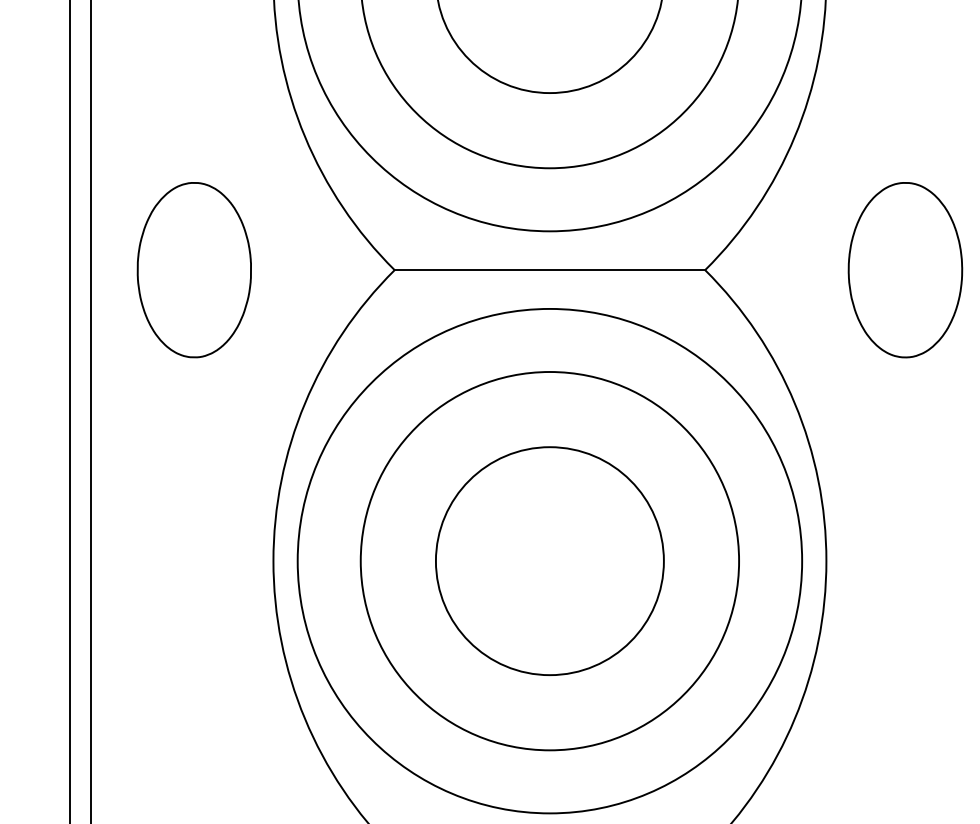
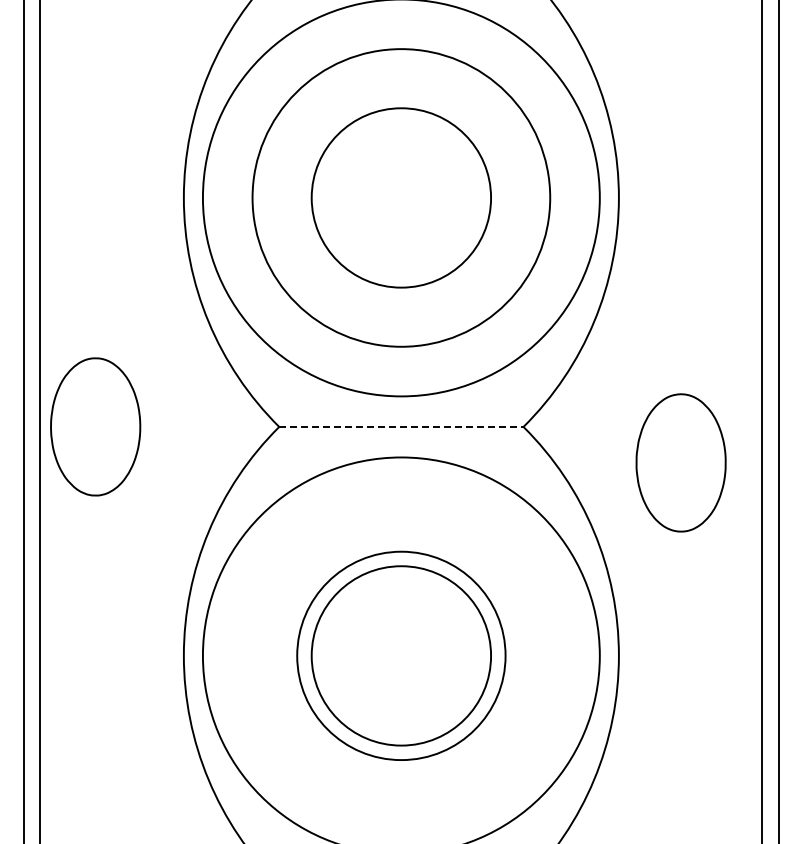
part: (194, 269) -> (95, 426), moved
line: (550, 269) -> (401, 426), solid -> dashed
part: (904, 269) -> (680, 462), moved
circle: (550, 560) -> (401, 655), size x0.7

